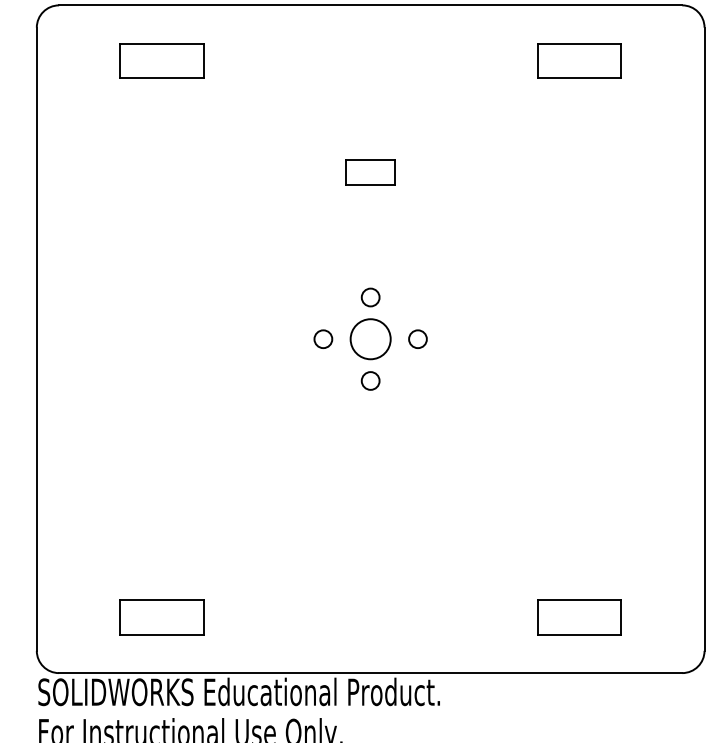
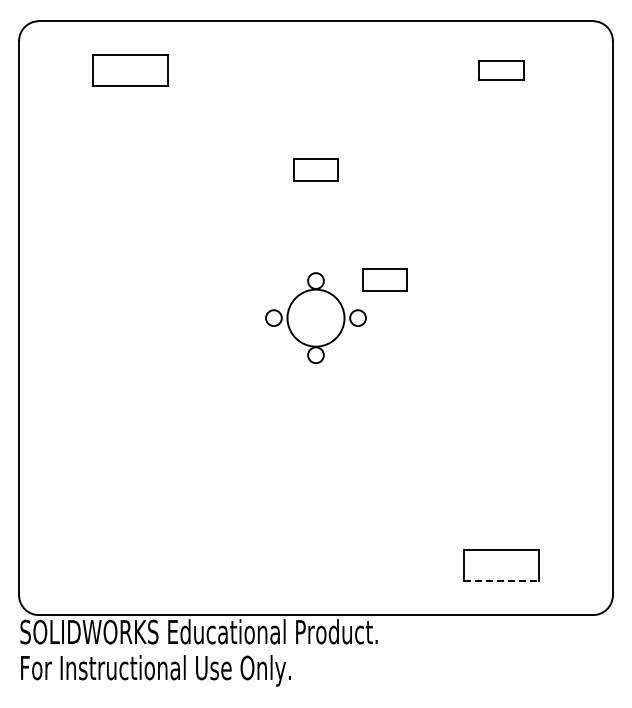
part: (579, 60) -> (501, 70), size x0.6
part: (447, 295) -> (384, 279), added
circle: (370, 338) -> (315, 317), size x1.6
part: (162, 617) -> (130, 565), removed
line: (580, 634) -> (502, 580), solid -> dashed

